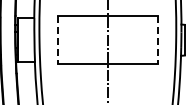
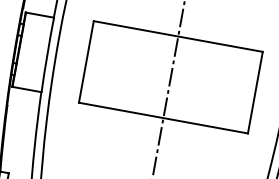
line: (57, 40) -> (86, 62), dashed -> solid
line: (158, 40) -> (256, 93), dashed -> solid

